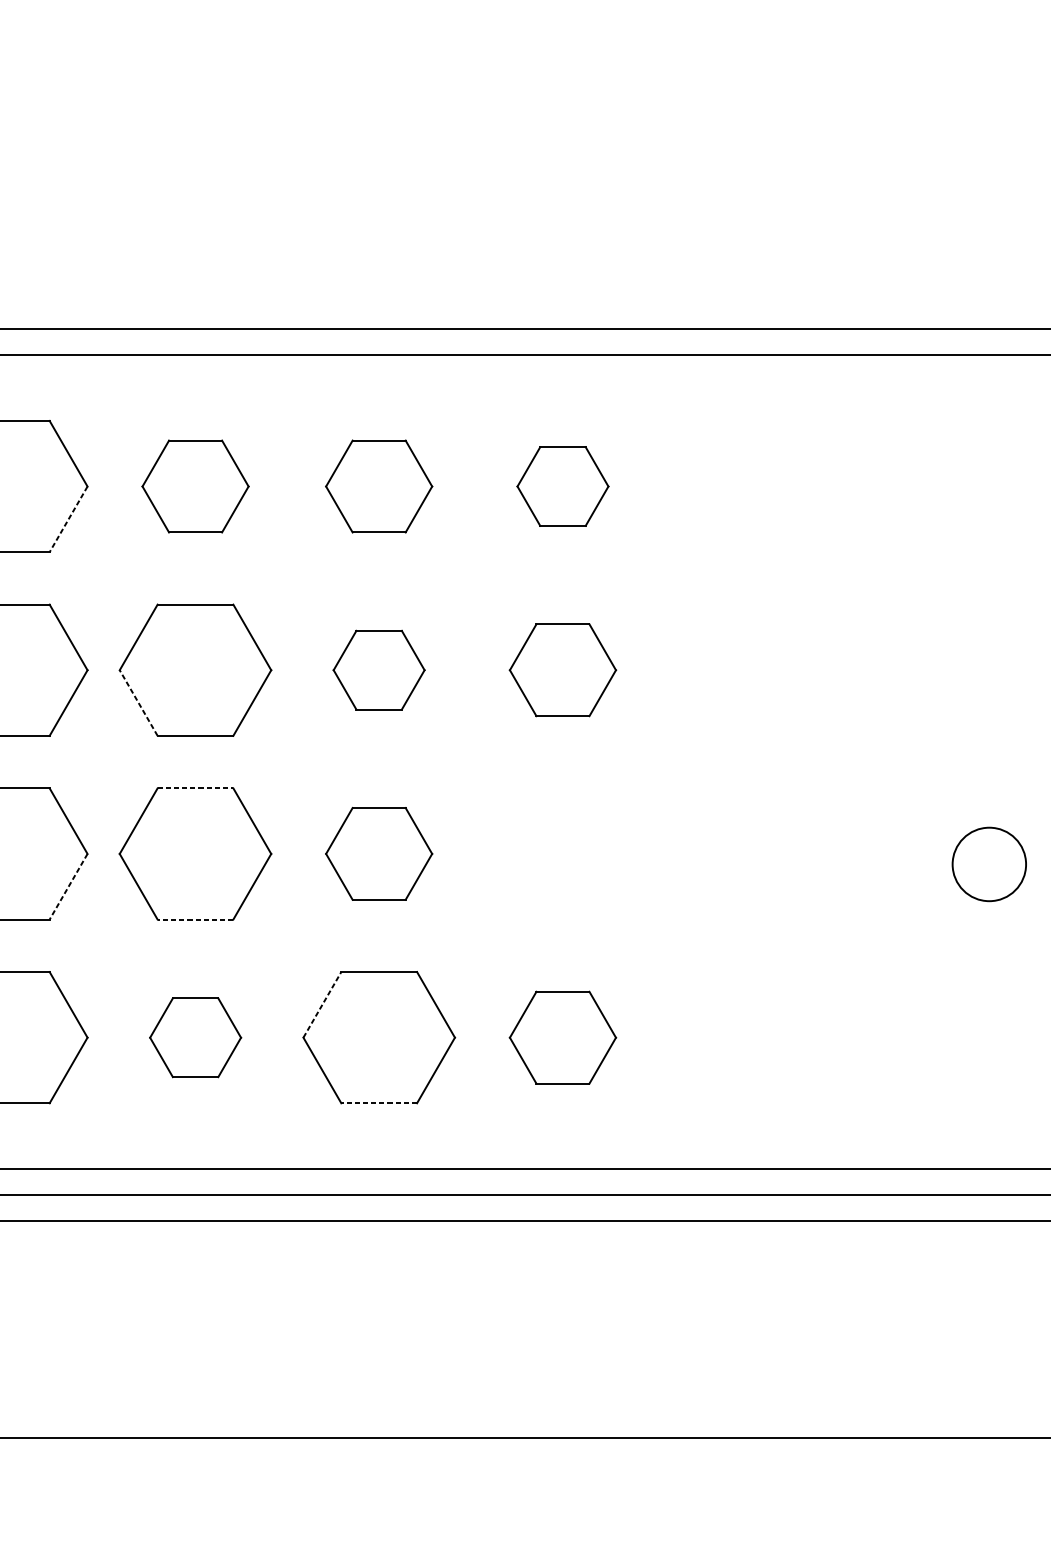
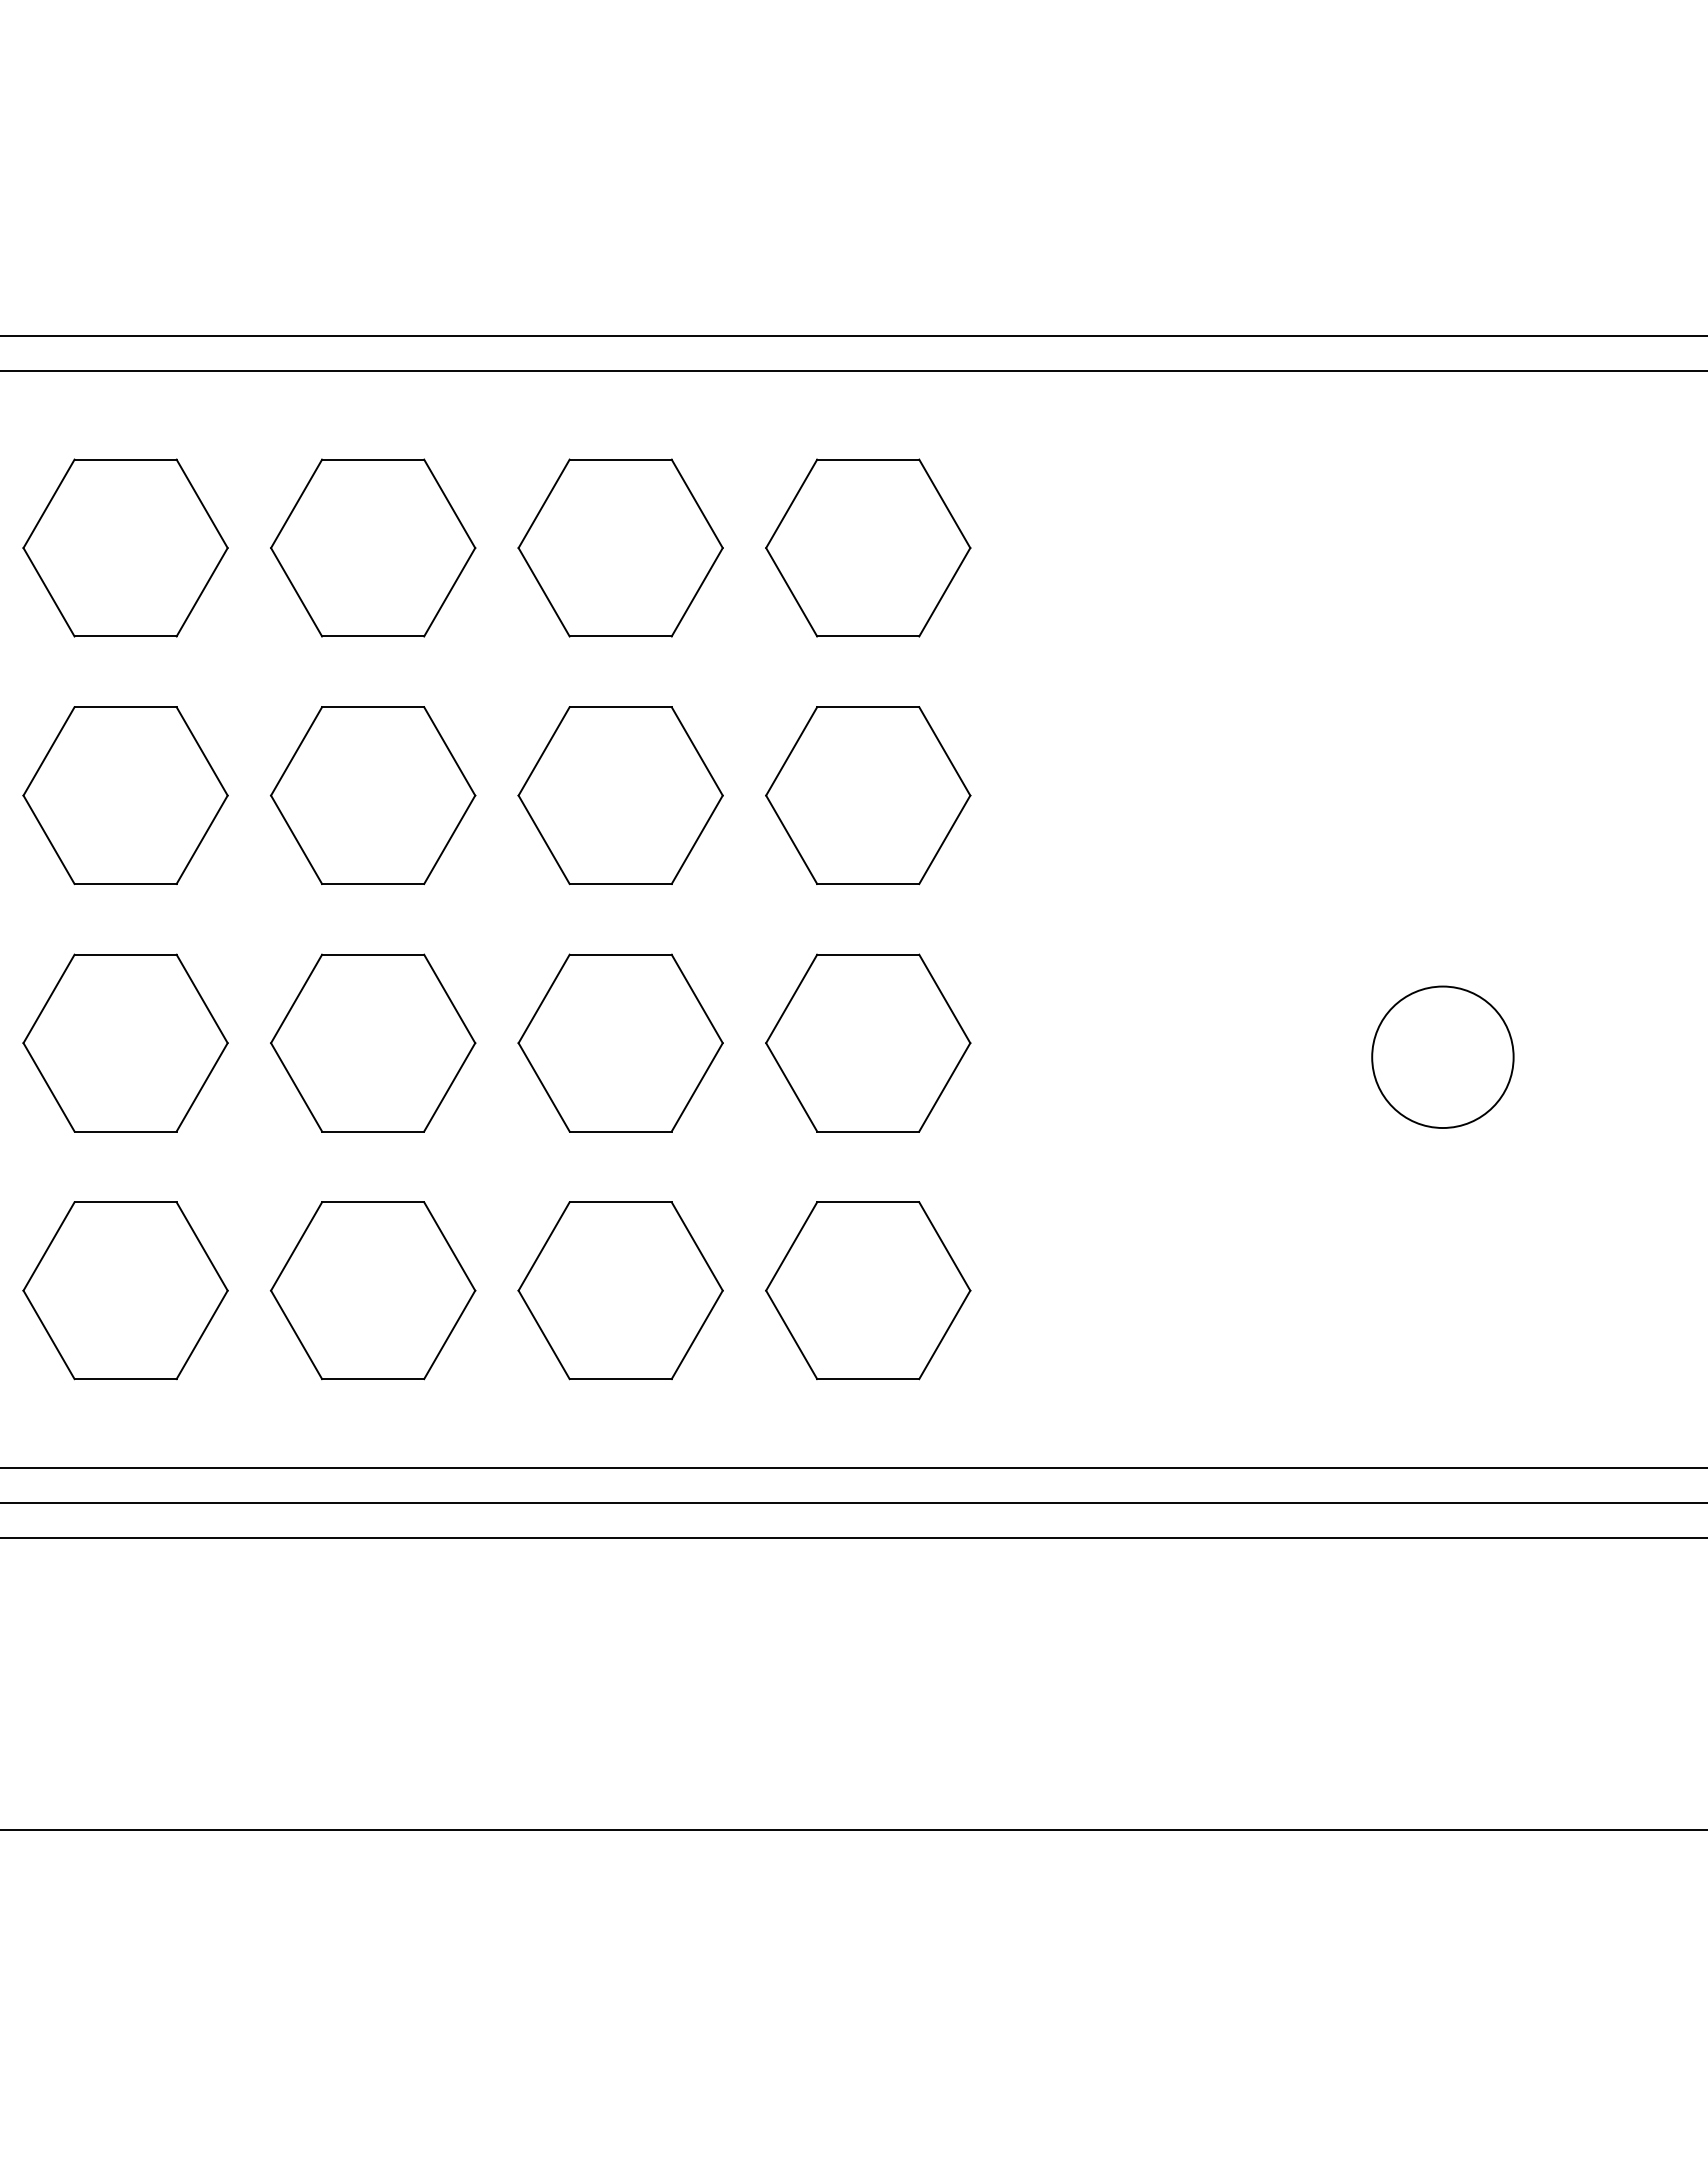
part: (195, 486) -> (373, 547), size x1.43
part: (379, 486) -> (620, 547), size x1.43
part: (563, 486) -> (868, 547), size x1.67
line: (68, 519) -> (201, 592), dashed -> solid
part: (379, 670) -> (620, 795), size x1.67
part: (563, 670) -> (868, 795), size x1.43
line: (138, 702) -> (296, 839), dashed -> solid
line: (195, 788) -> (373, 954), dashed -> solid
part: (379, 853) -> (620, 1042), size x1.43
part: (563, 853) -> (868, 1042), added
circle: (989, 864) -> (1442, 1057), size x1.43
line: (68, 886) -> (201, 1087), dashed -> solid
line: (195, 919) -> (372, 1131), dashed -> solid
line: (322, 1004) -> (544, 1246), dashed -> solid
part: (195, 1037) -> (373, 1290), size x1.67
part: (563, 1037) -> (868, 1290), size x1.43
line: (379, 1103) -> (620, 1379), dashed -> solid

